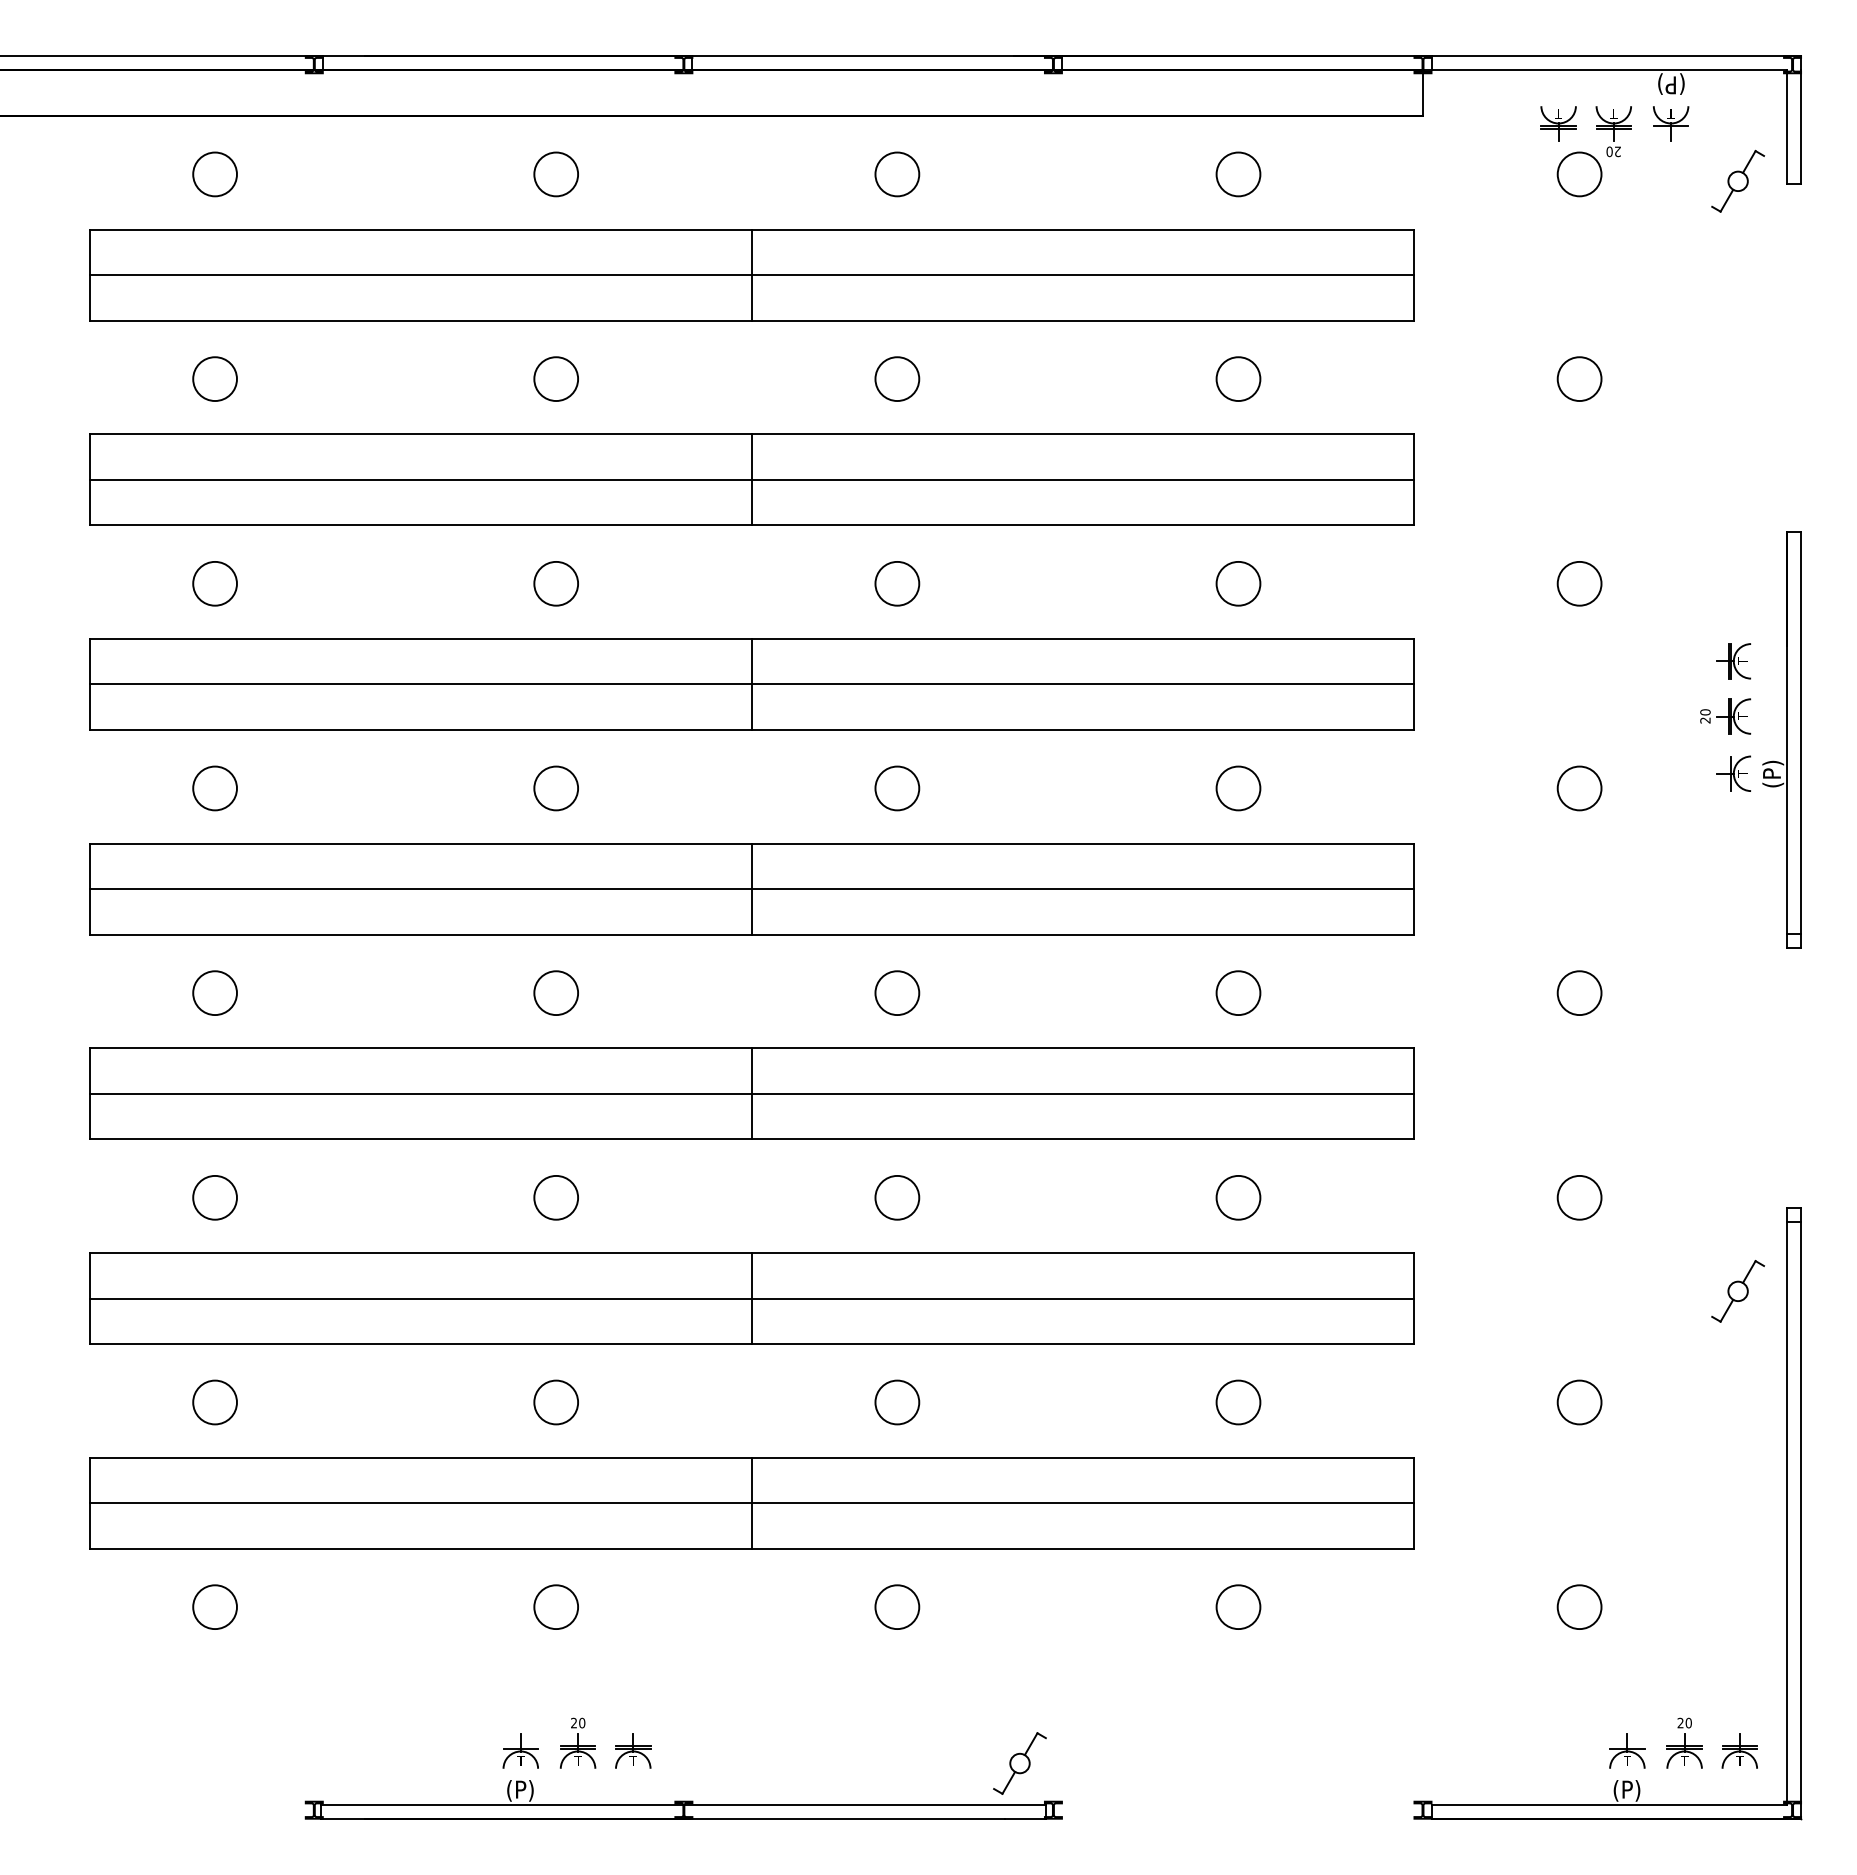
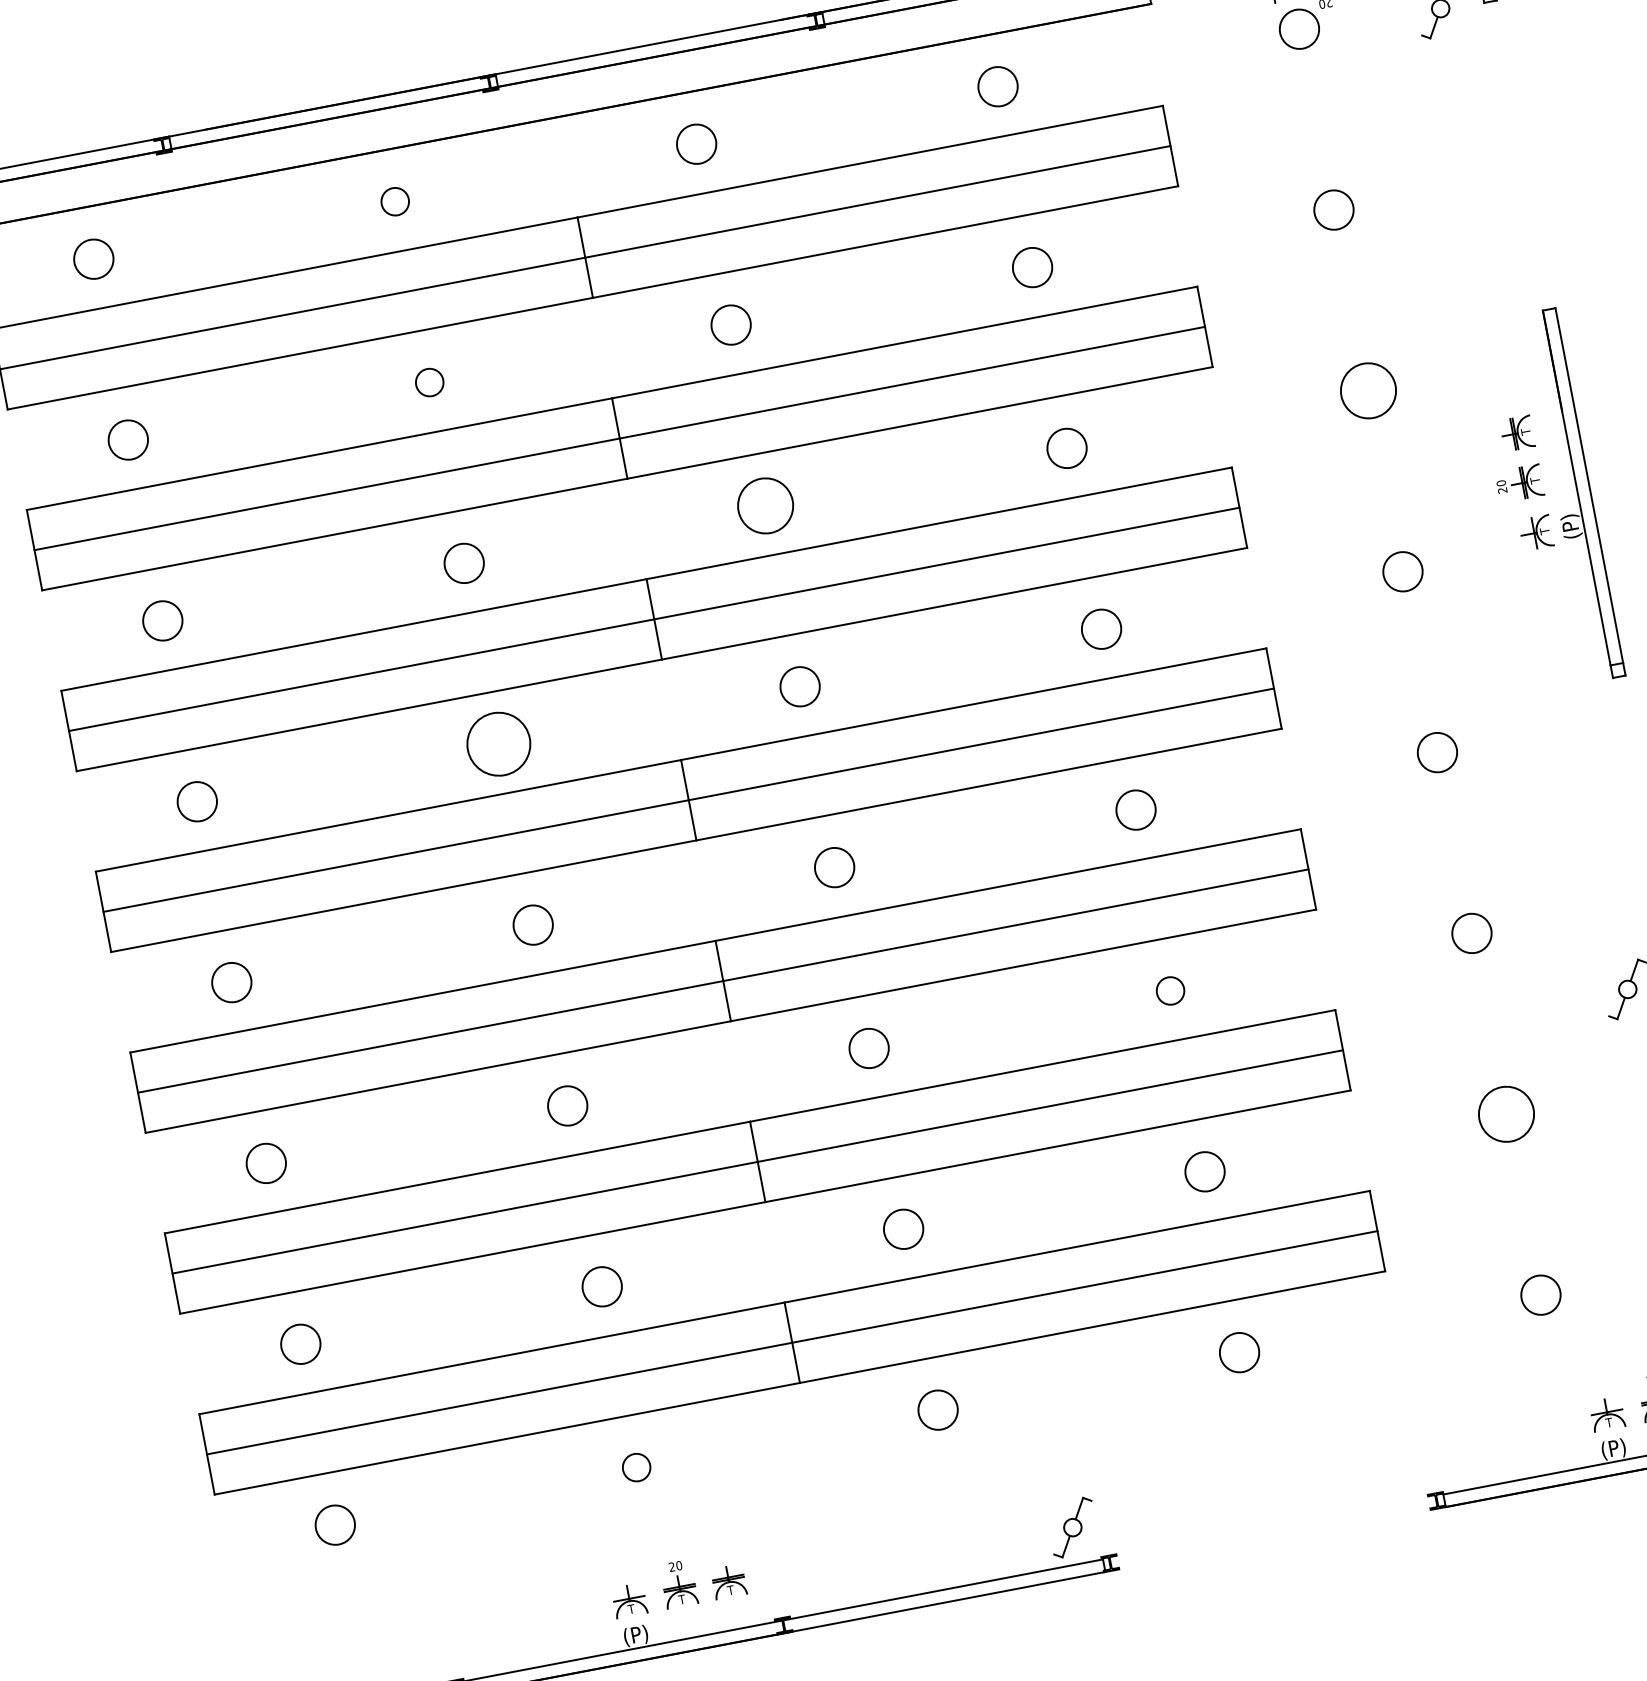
circle: (556, 174) -> (395, 201), size x0.7
circle: (556, 379) -> (430, 382), size x0.7
circle: (897, 583) -> (765, 505), size x1.4
circle: (1579, 583) -> (1368, 390), size x1.4
circle: (555, 788) -> (498, 744), size x1.6
circle: (1238, 1197) -> (1170, 990), size x0.7
circle: (1579, 1402) -> (1506, 1114), size x1.4
circle: (555, 1606) -> (635, 1467), size x0.7

